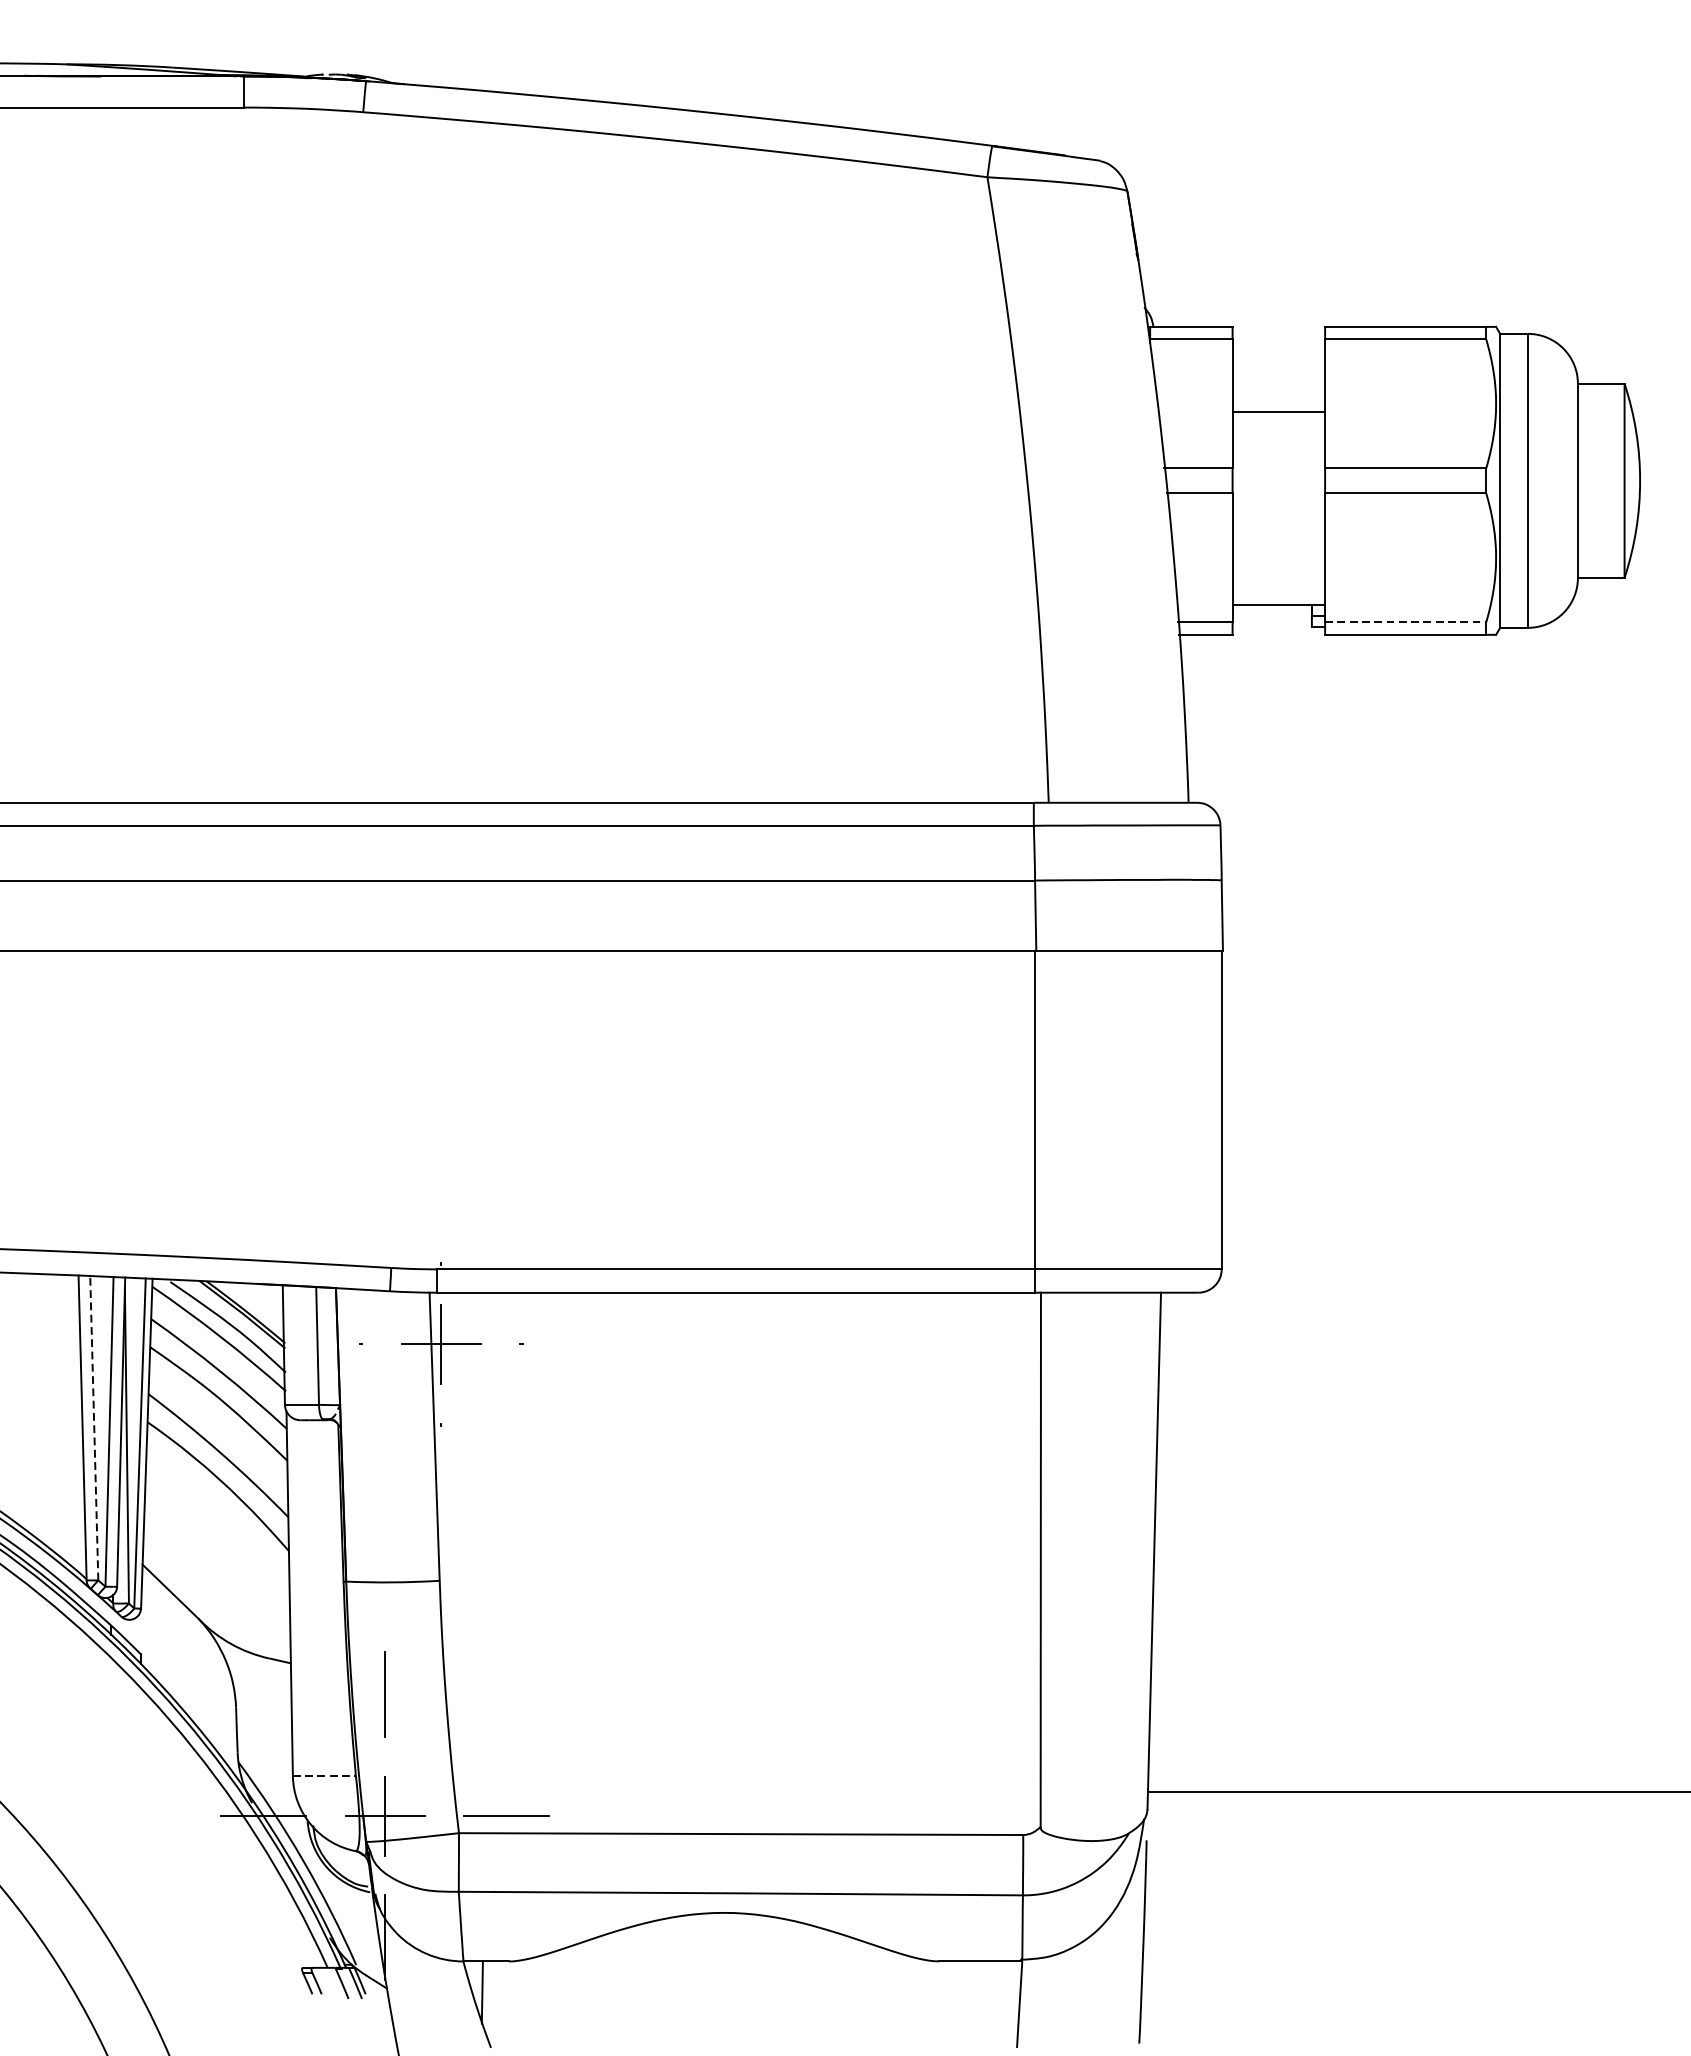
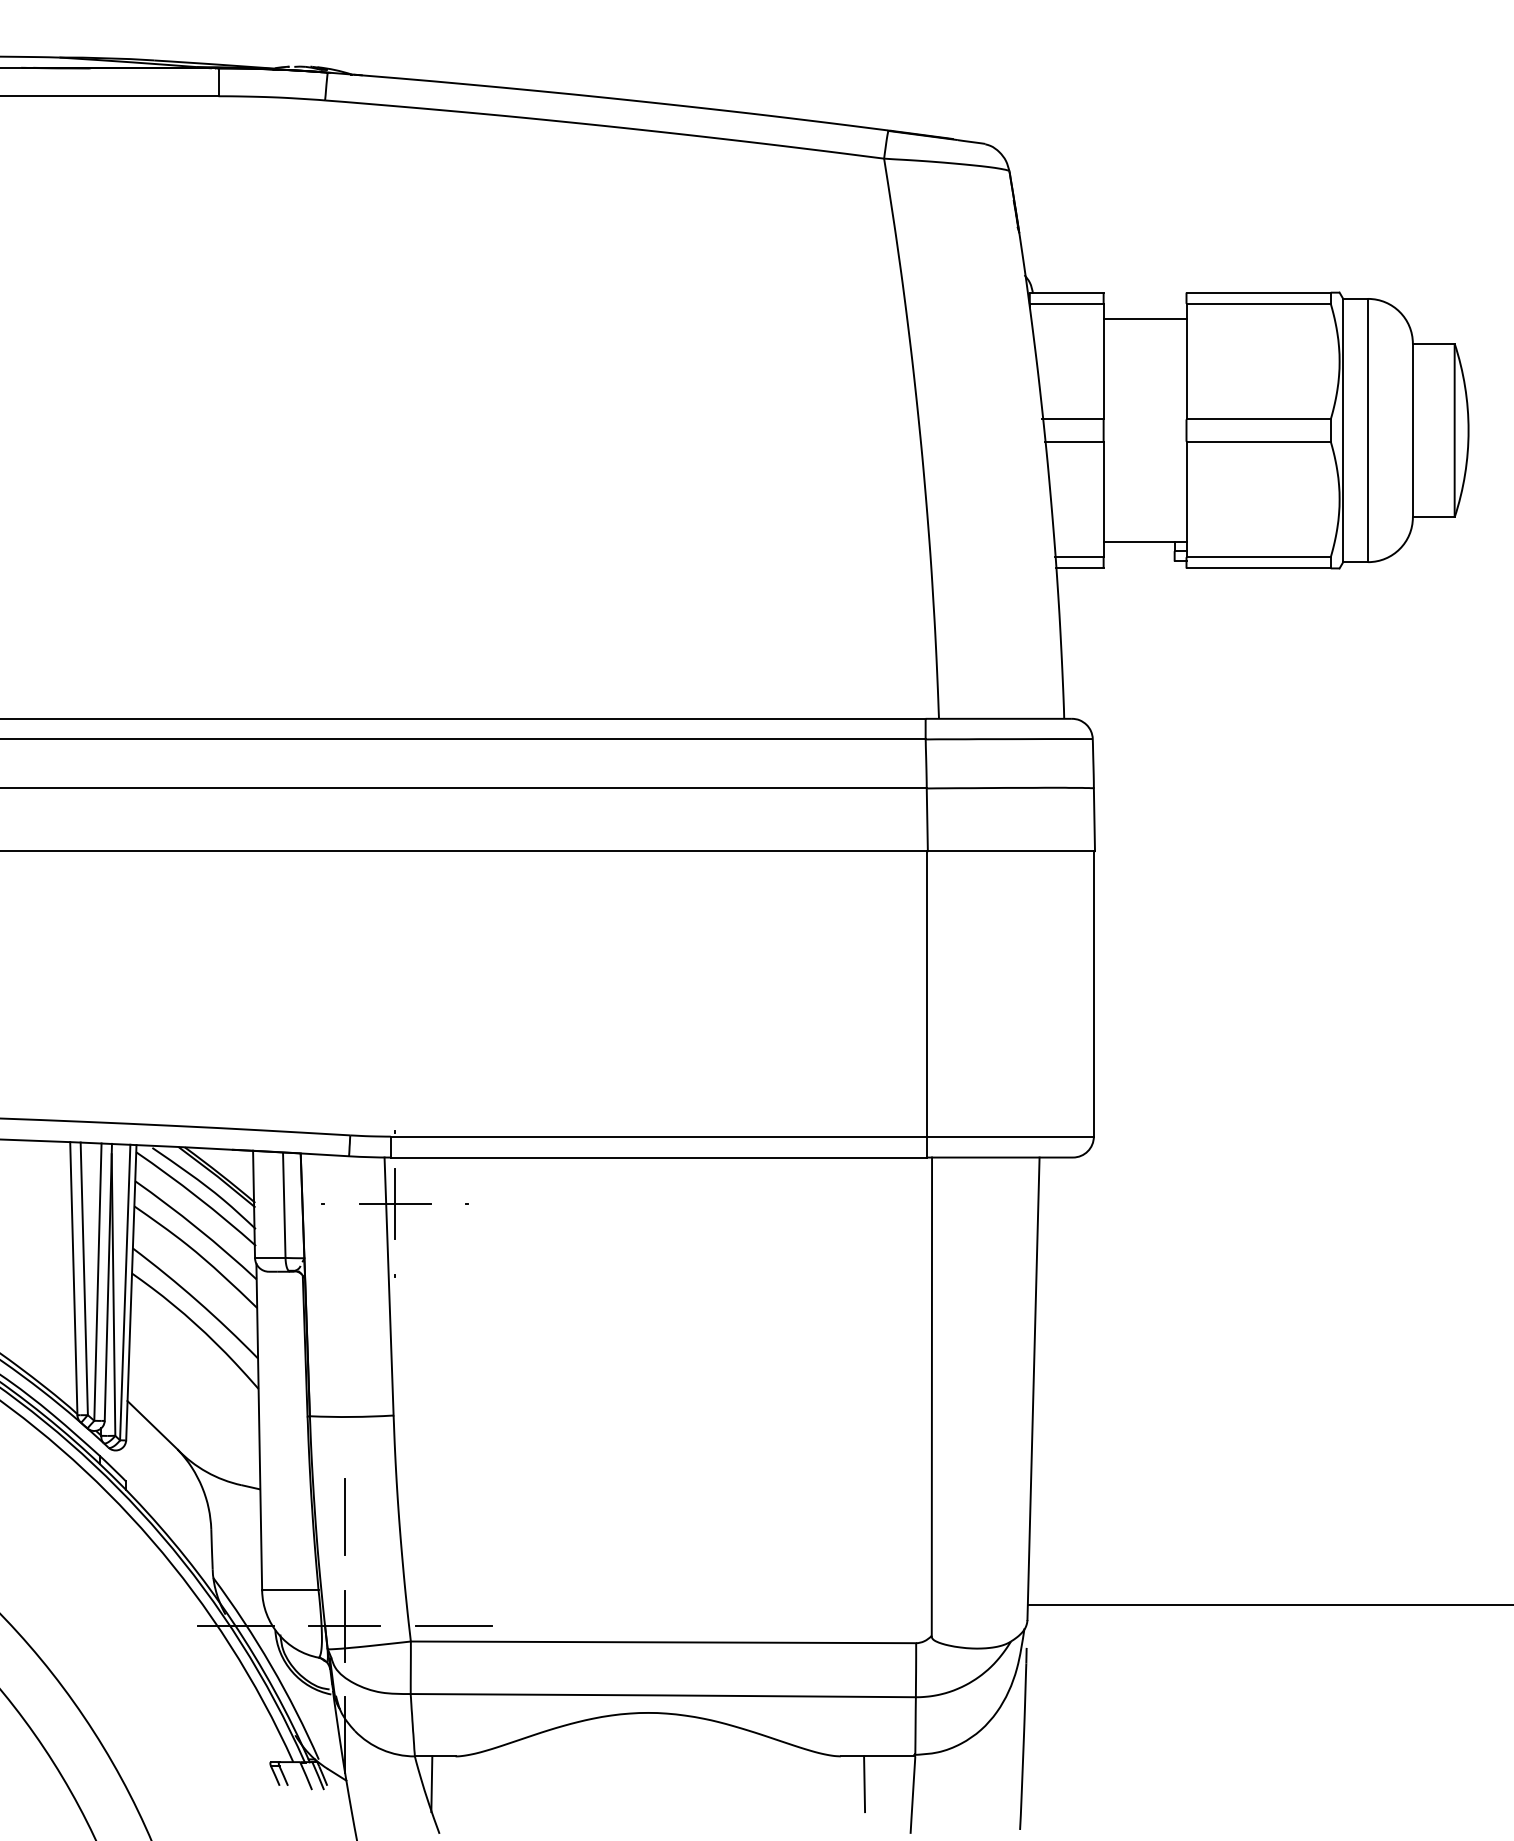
line: (1278, 412) -> (1144, 319), moved
line: (1406, 622) -> (1259, 557), dashed -> solid
line: (94, 1427) -> (84, 1278), dashed -> solid
line: (324, 1776) -> (290, 1590), dashed -> solid
line: (965, 1992) -> (864, 1784), added

